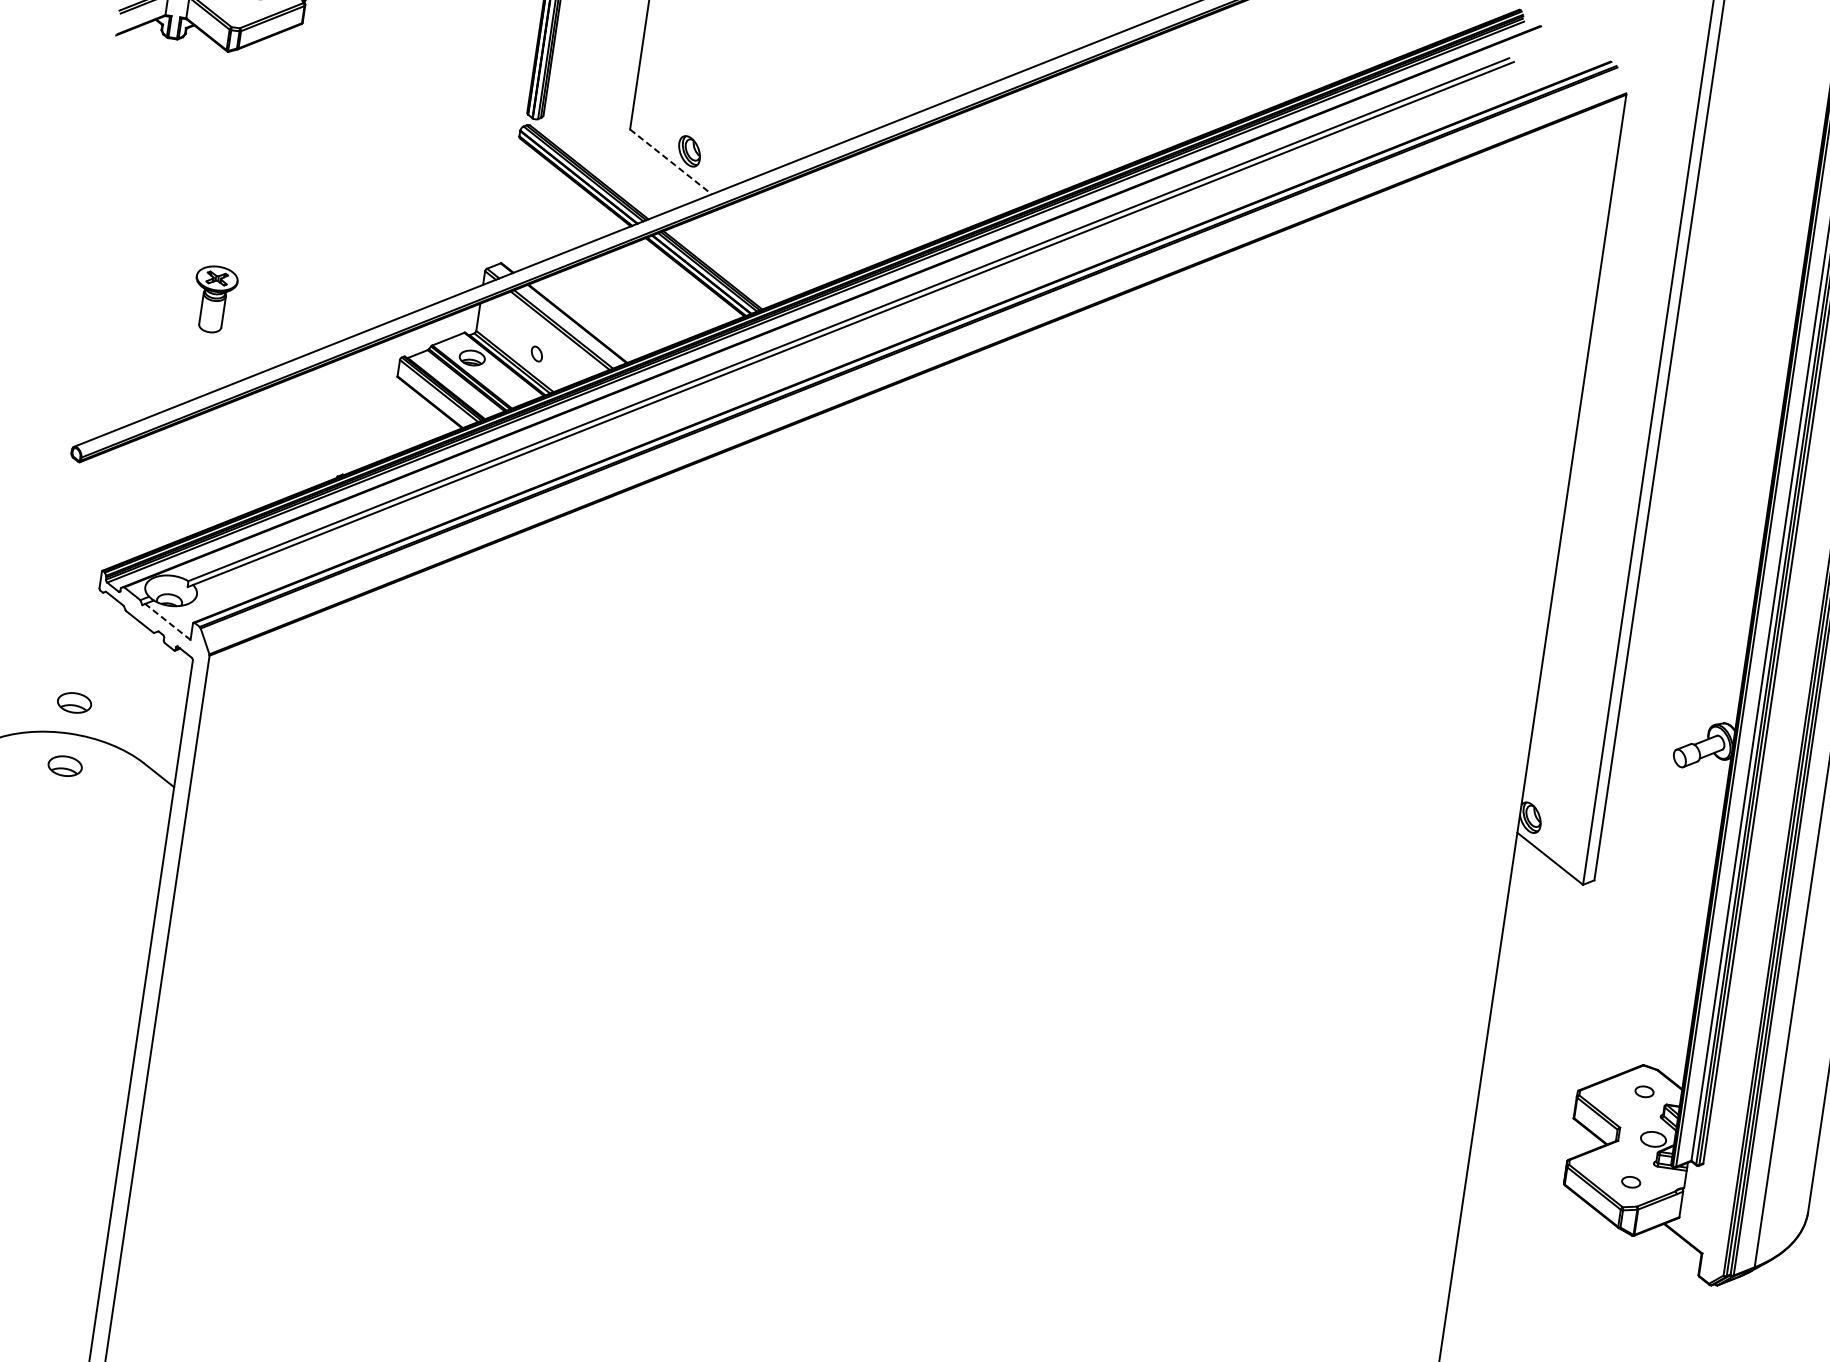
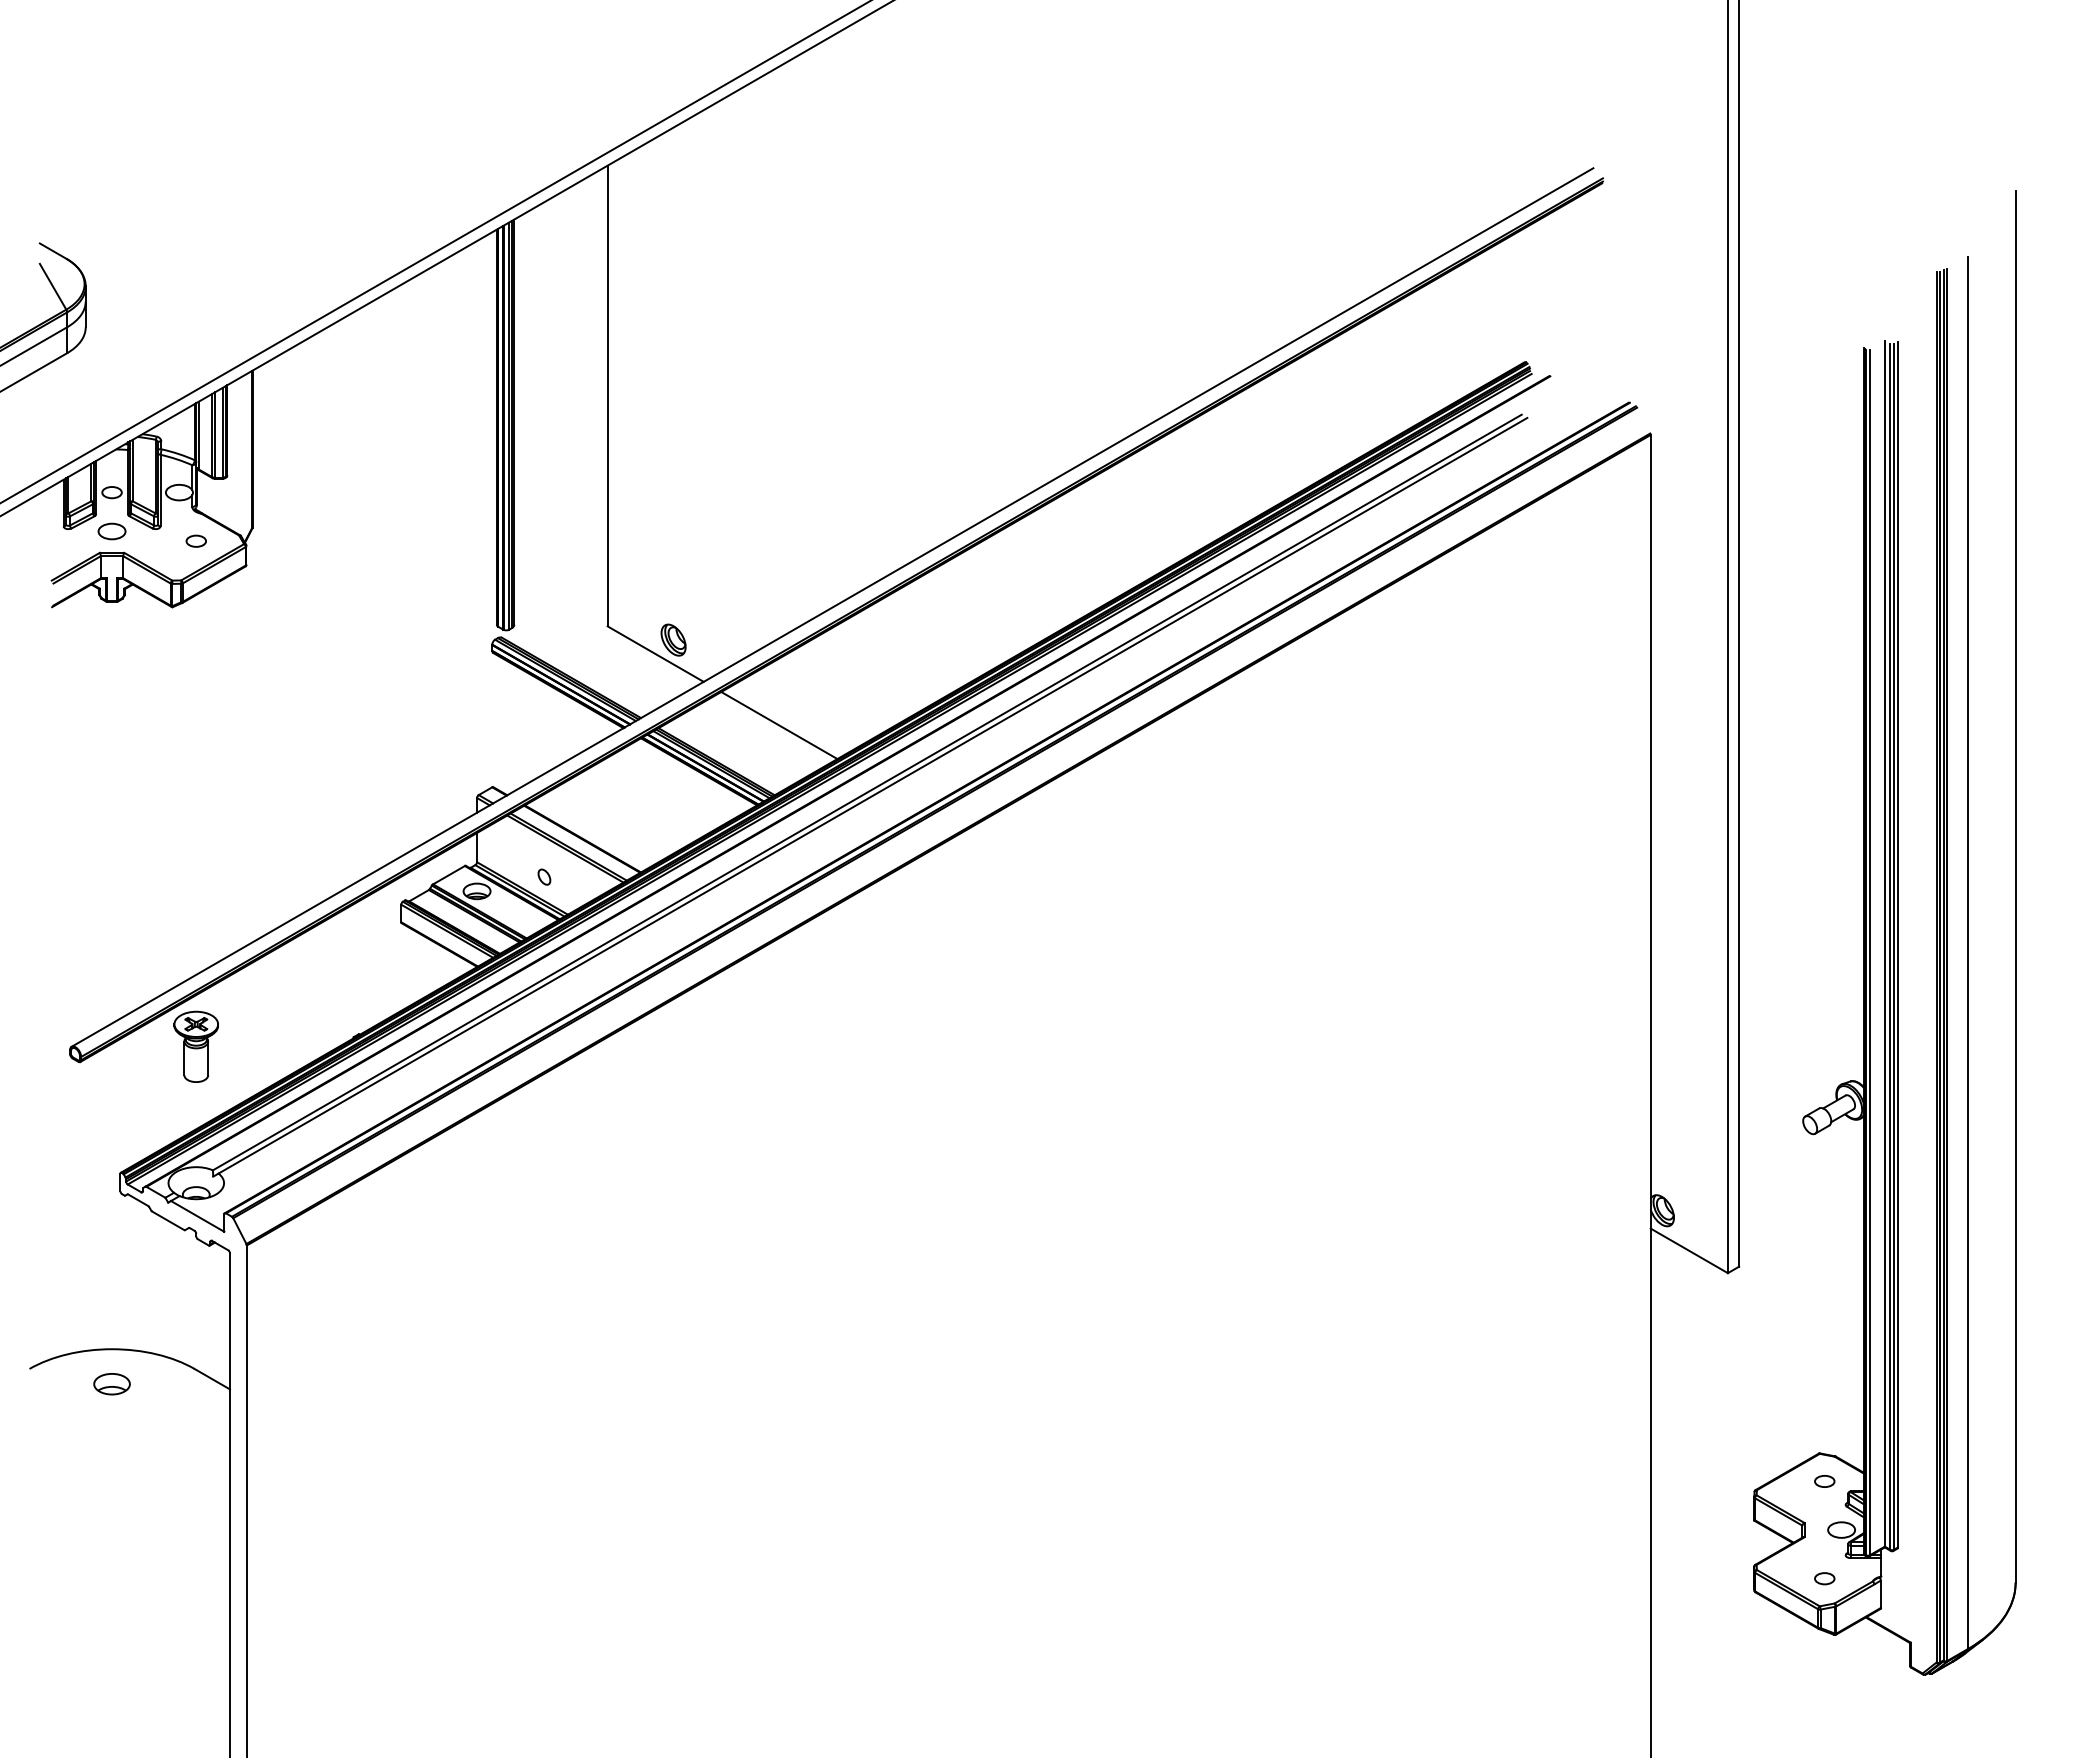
line: (671, 162) -> (656, 654), dashed -> solid
line: (776, 245) -> (779, 725), added
part: (213, 299) -> (195, 1046), moved
line: (167, 621) -> (197, 1216), dashed -> solid
part: (73, 703) -> (111, 1316), removed

